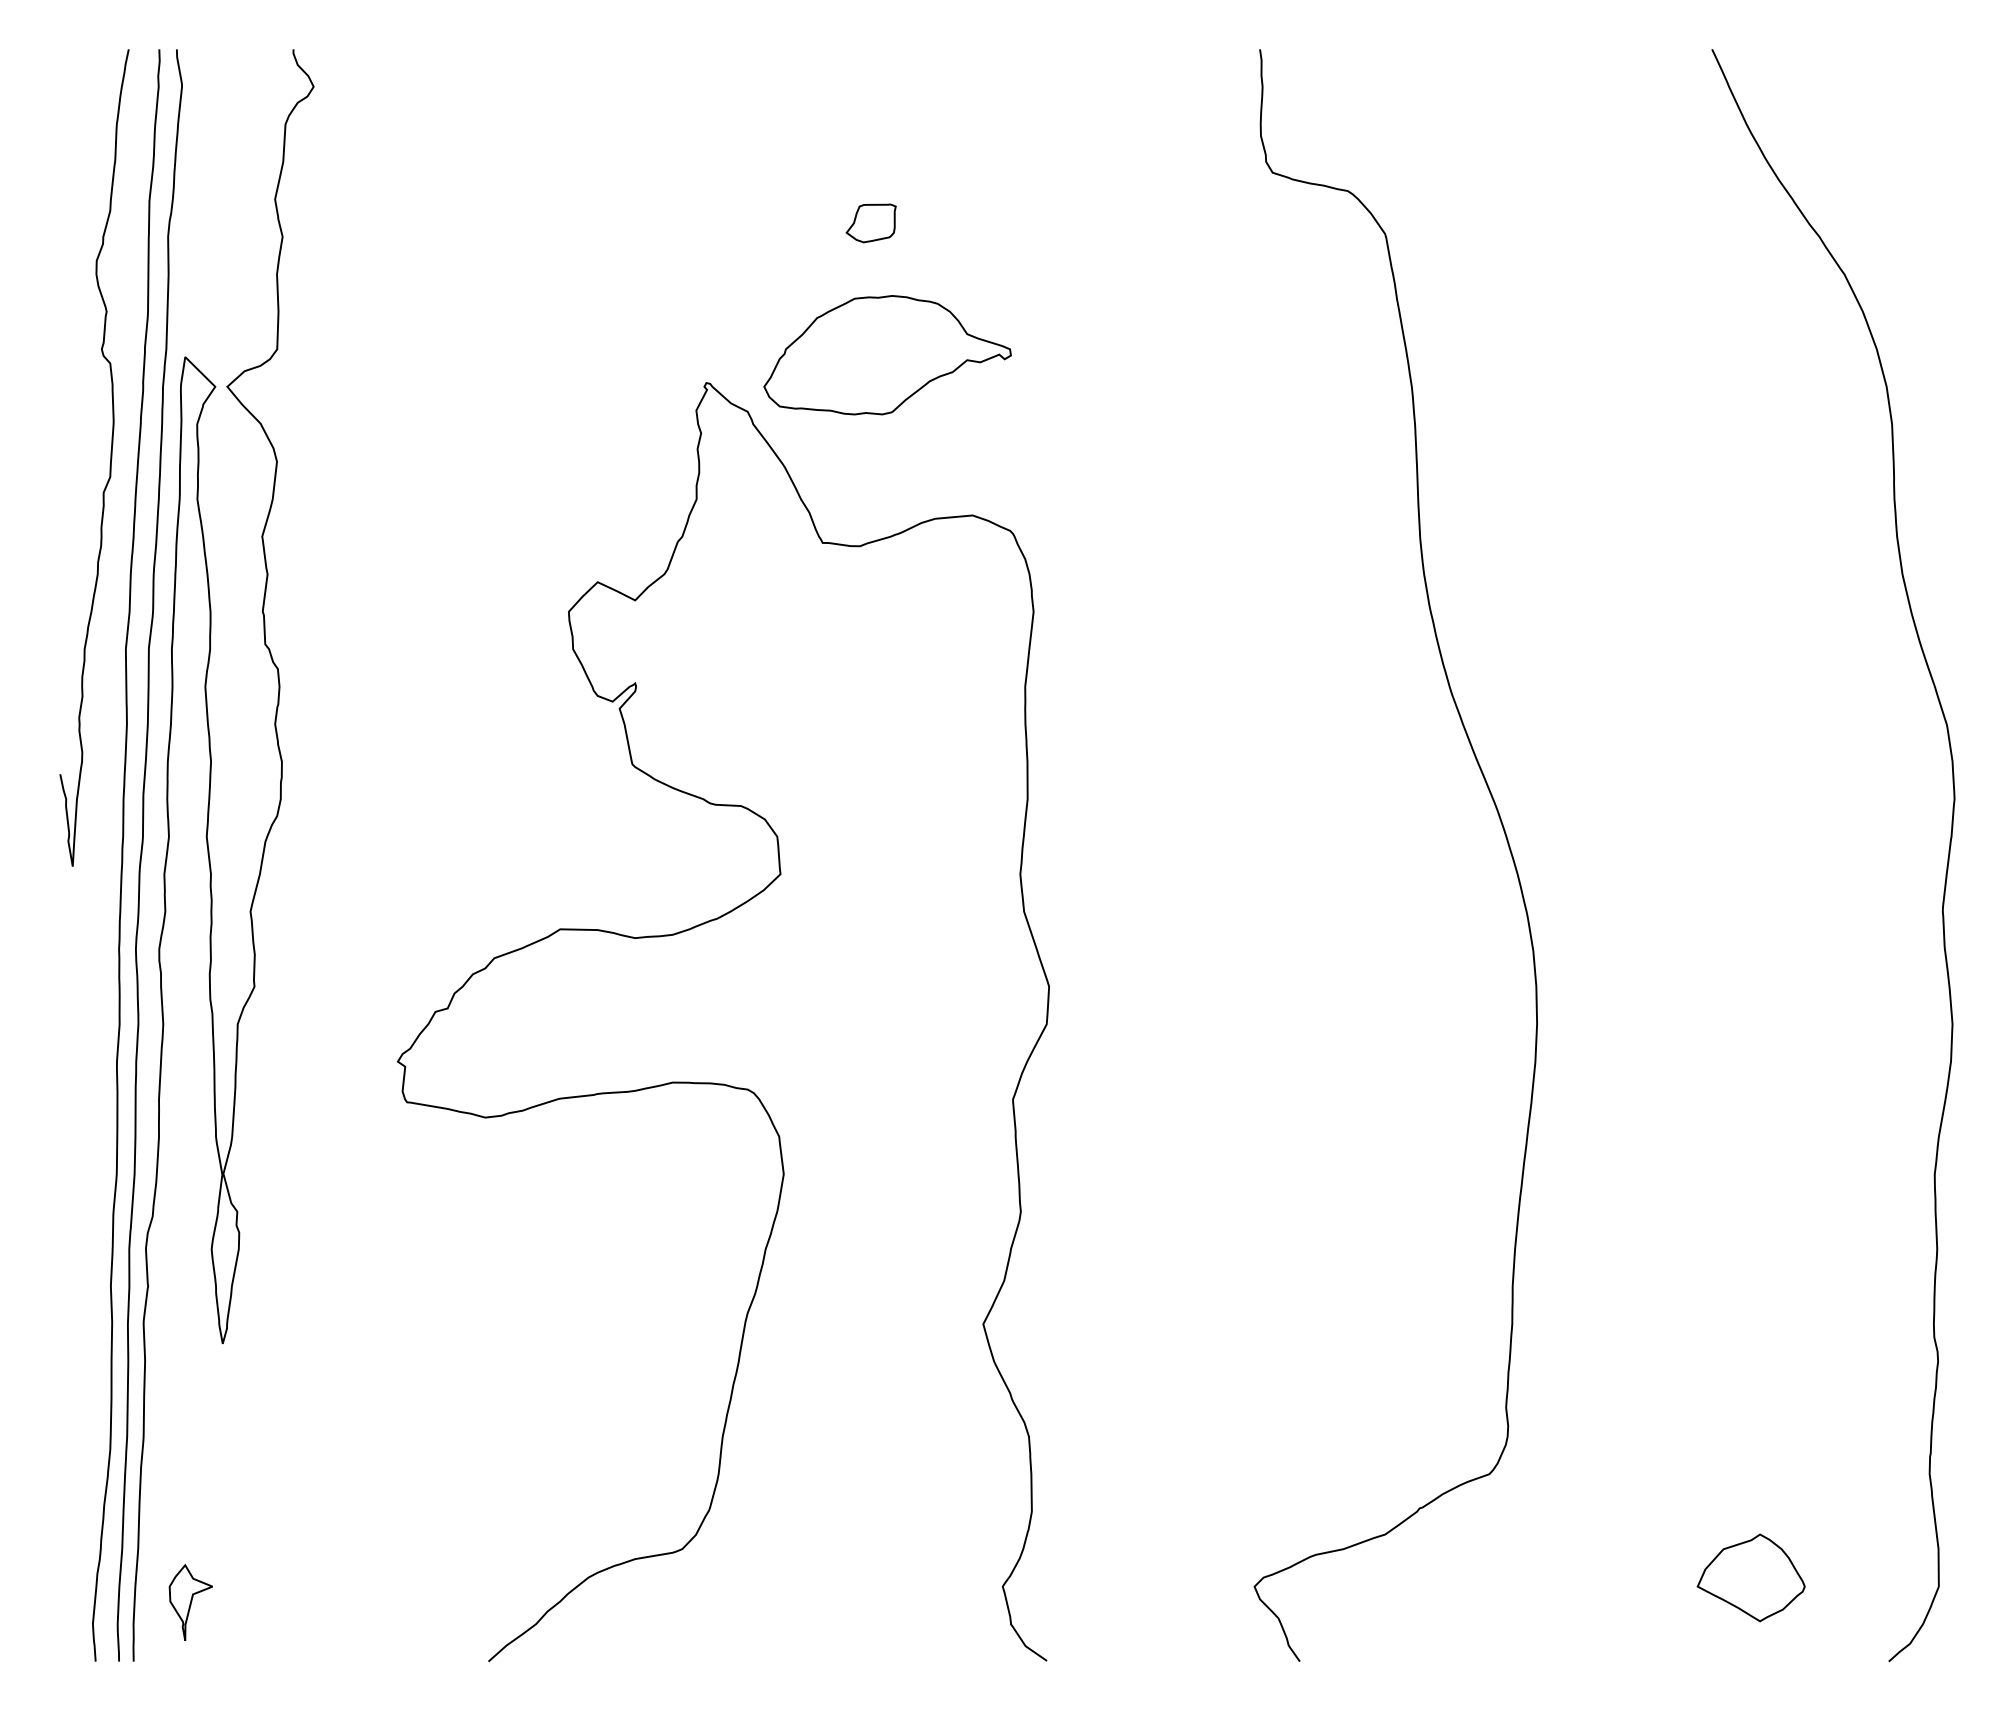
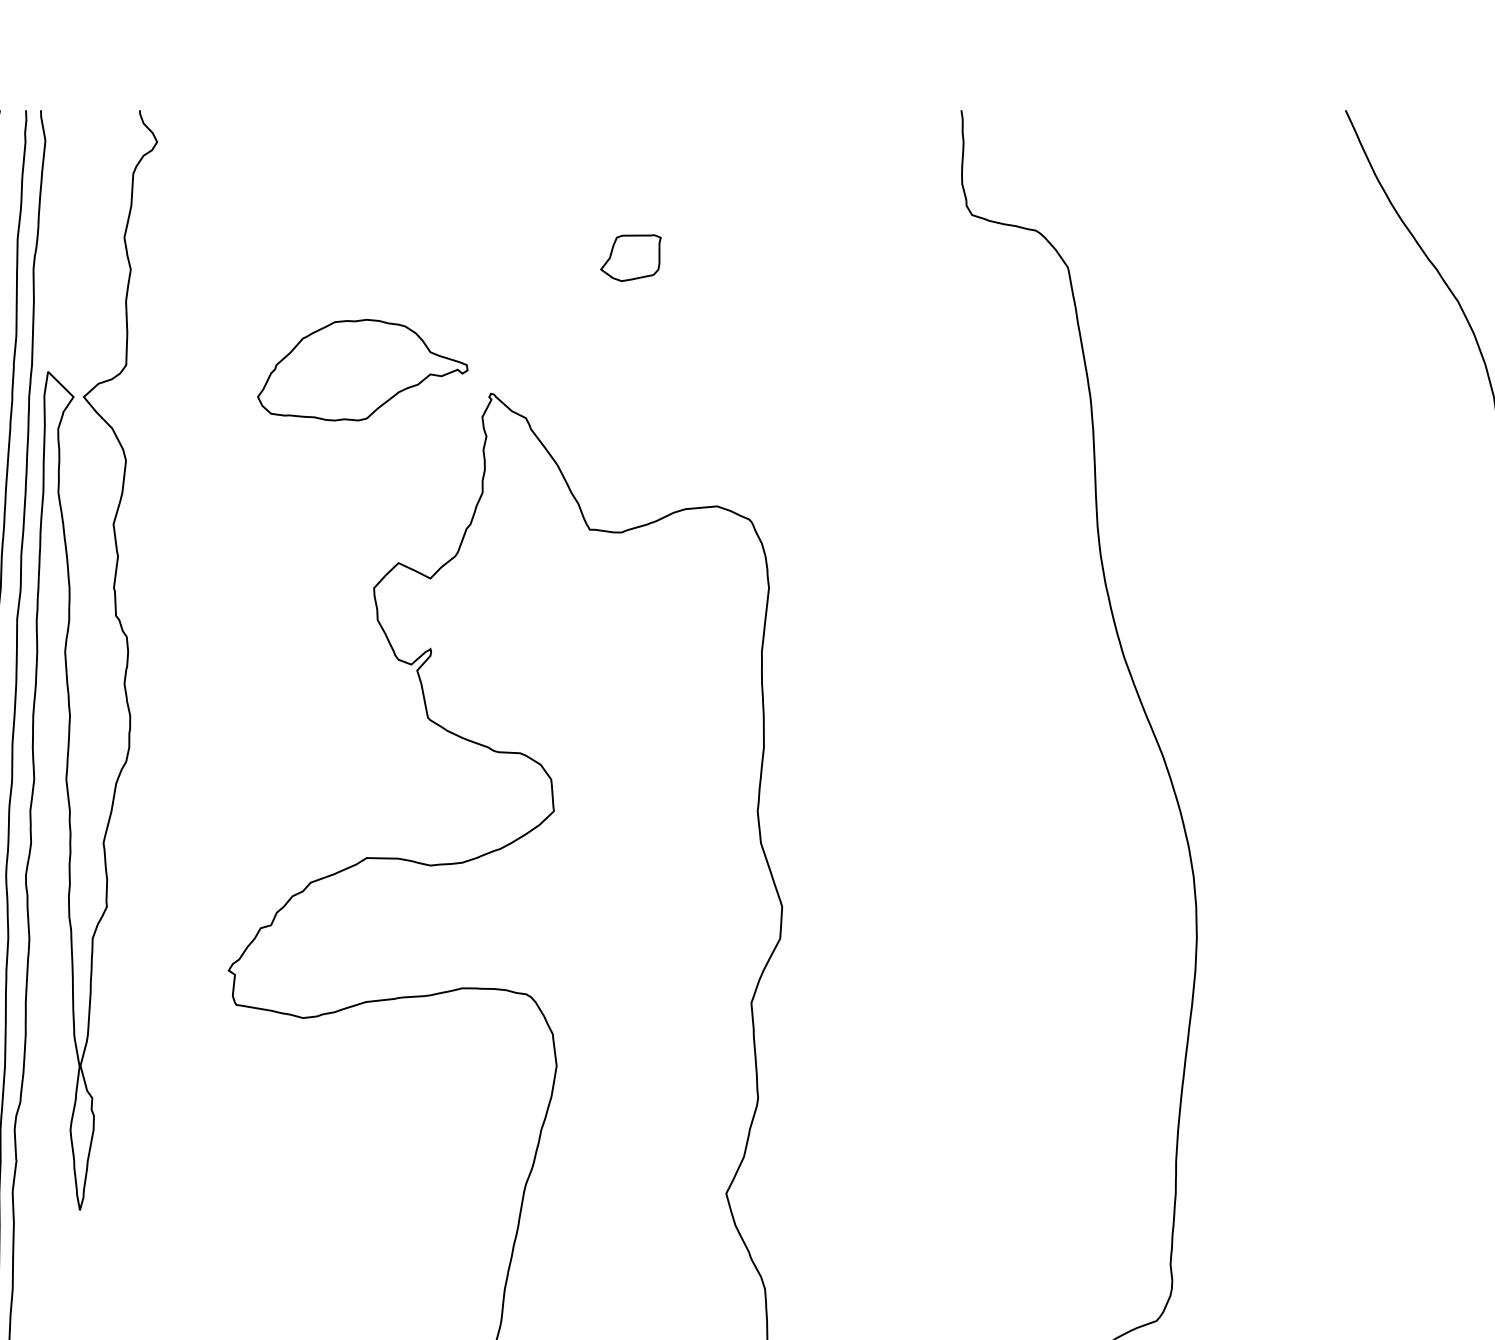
part: (871, 223) -> (631, 258), size x1.43
part: (887, 355) -> (362, 370), moved

